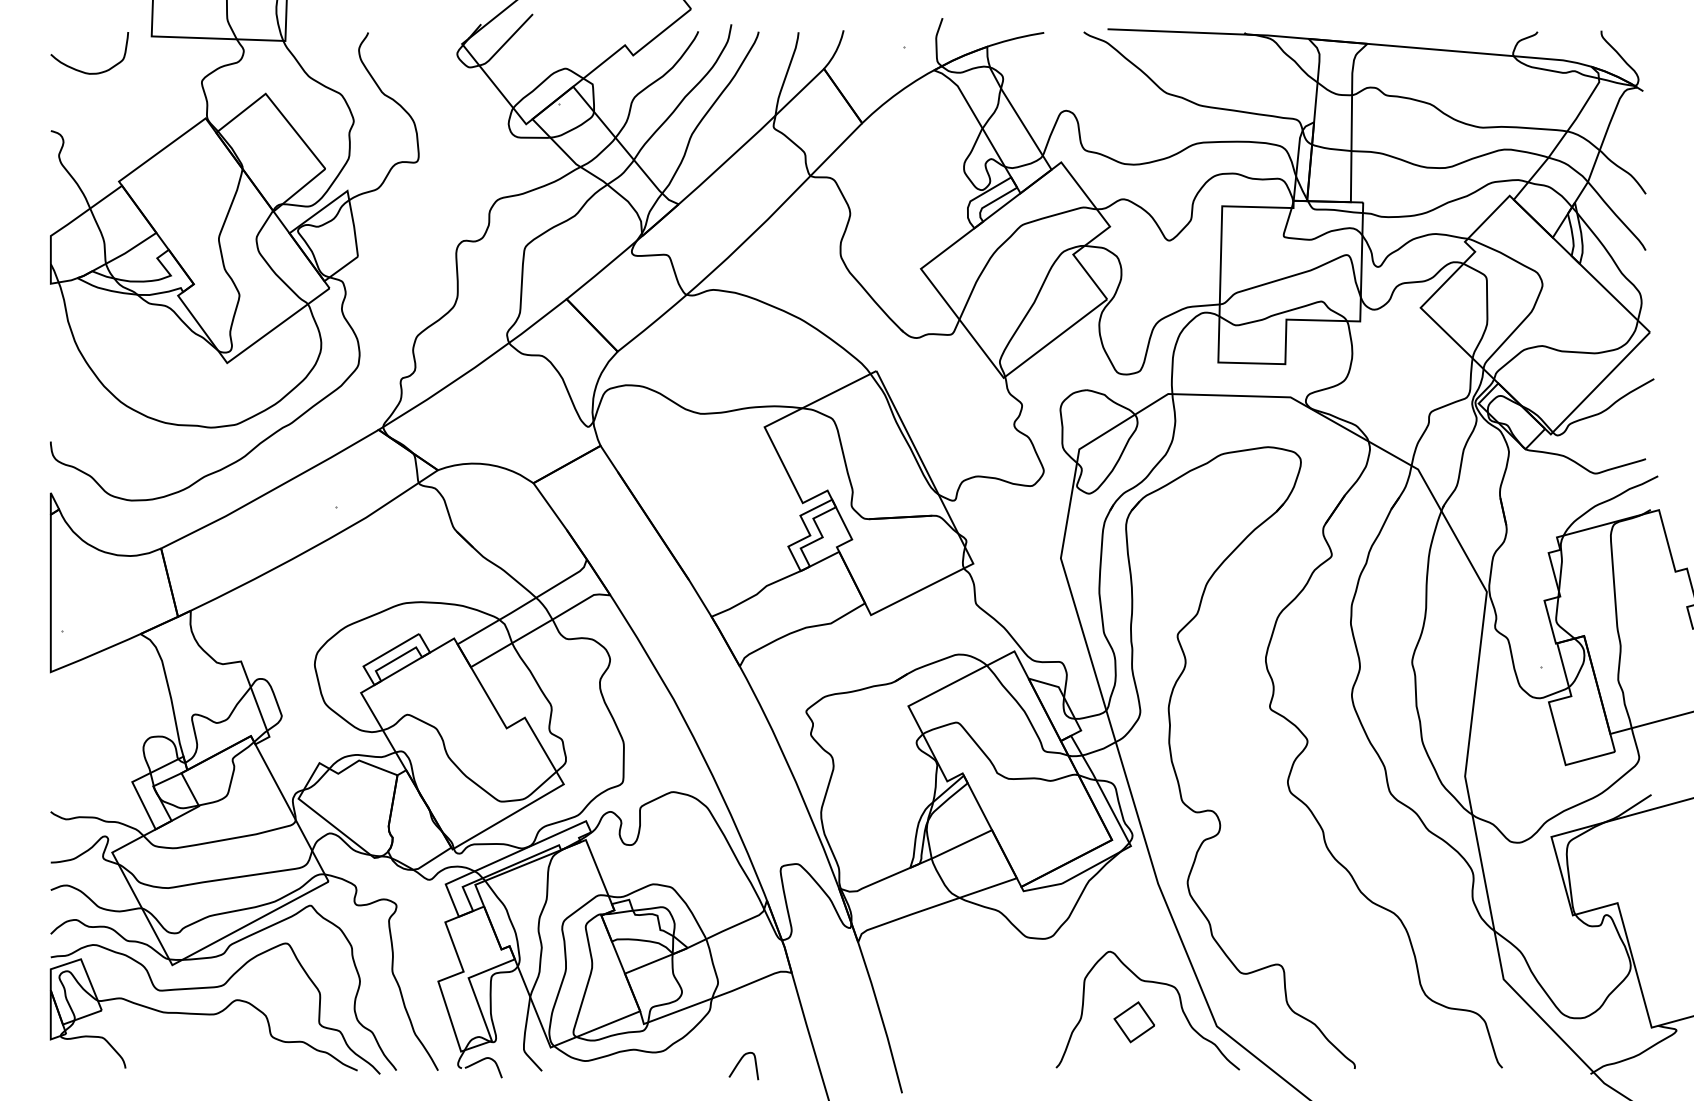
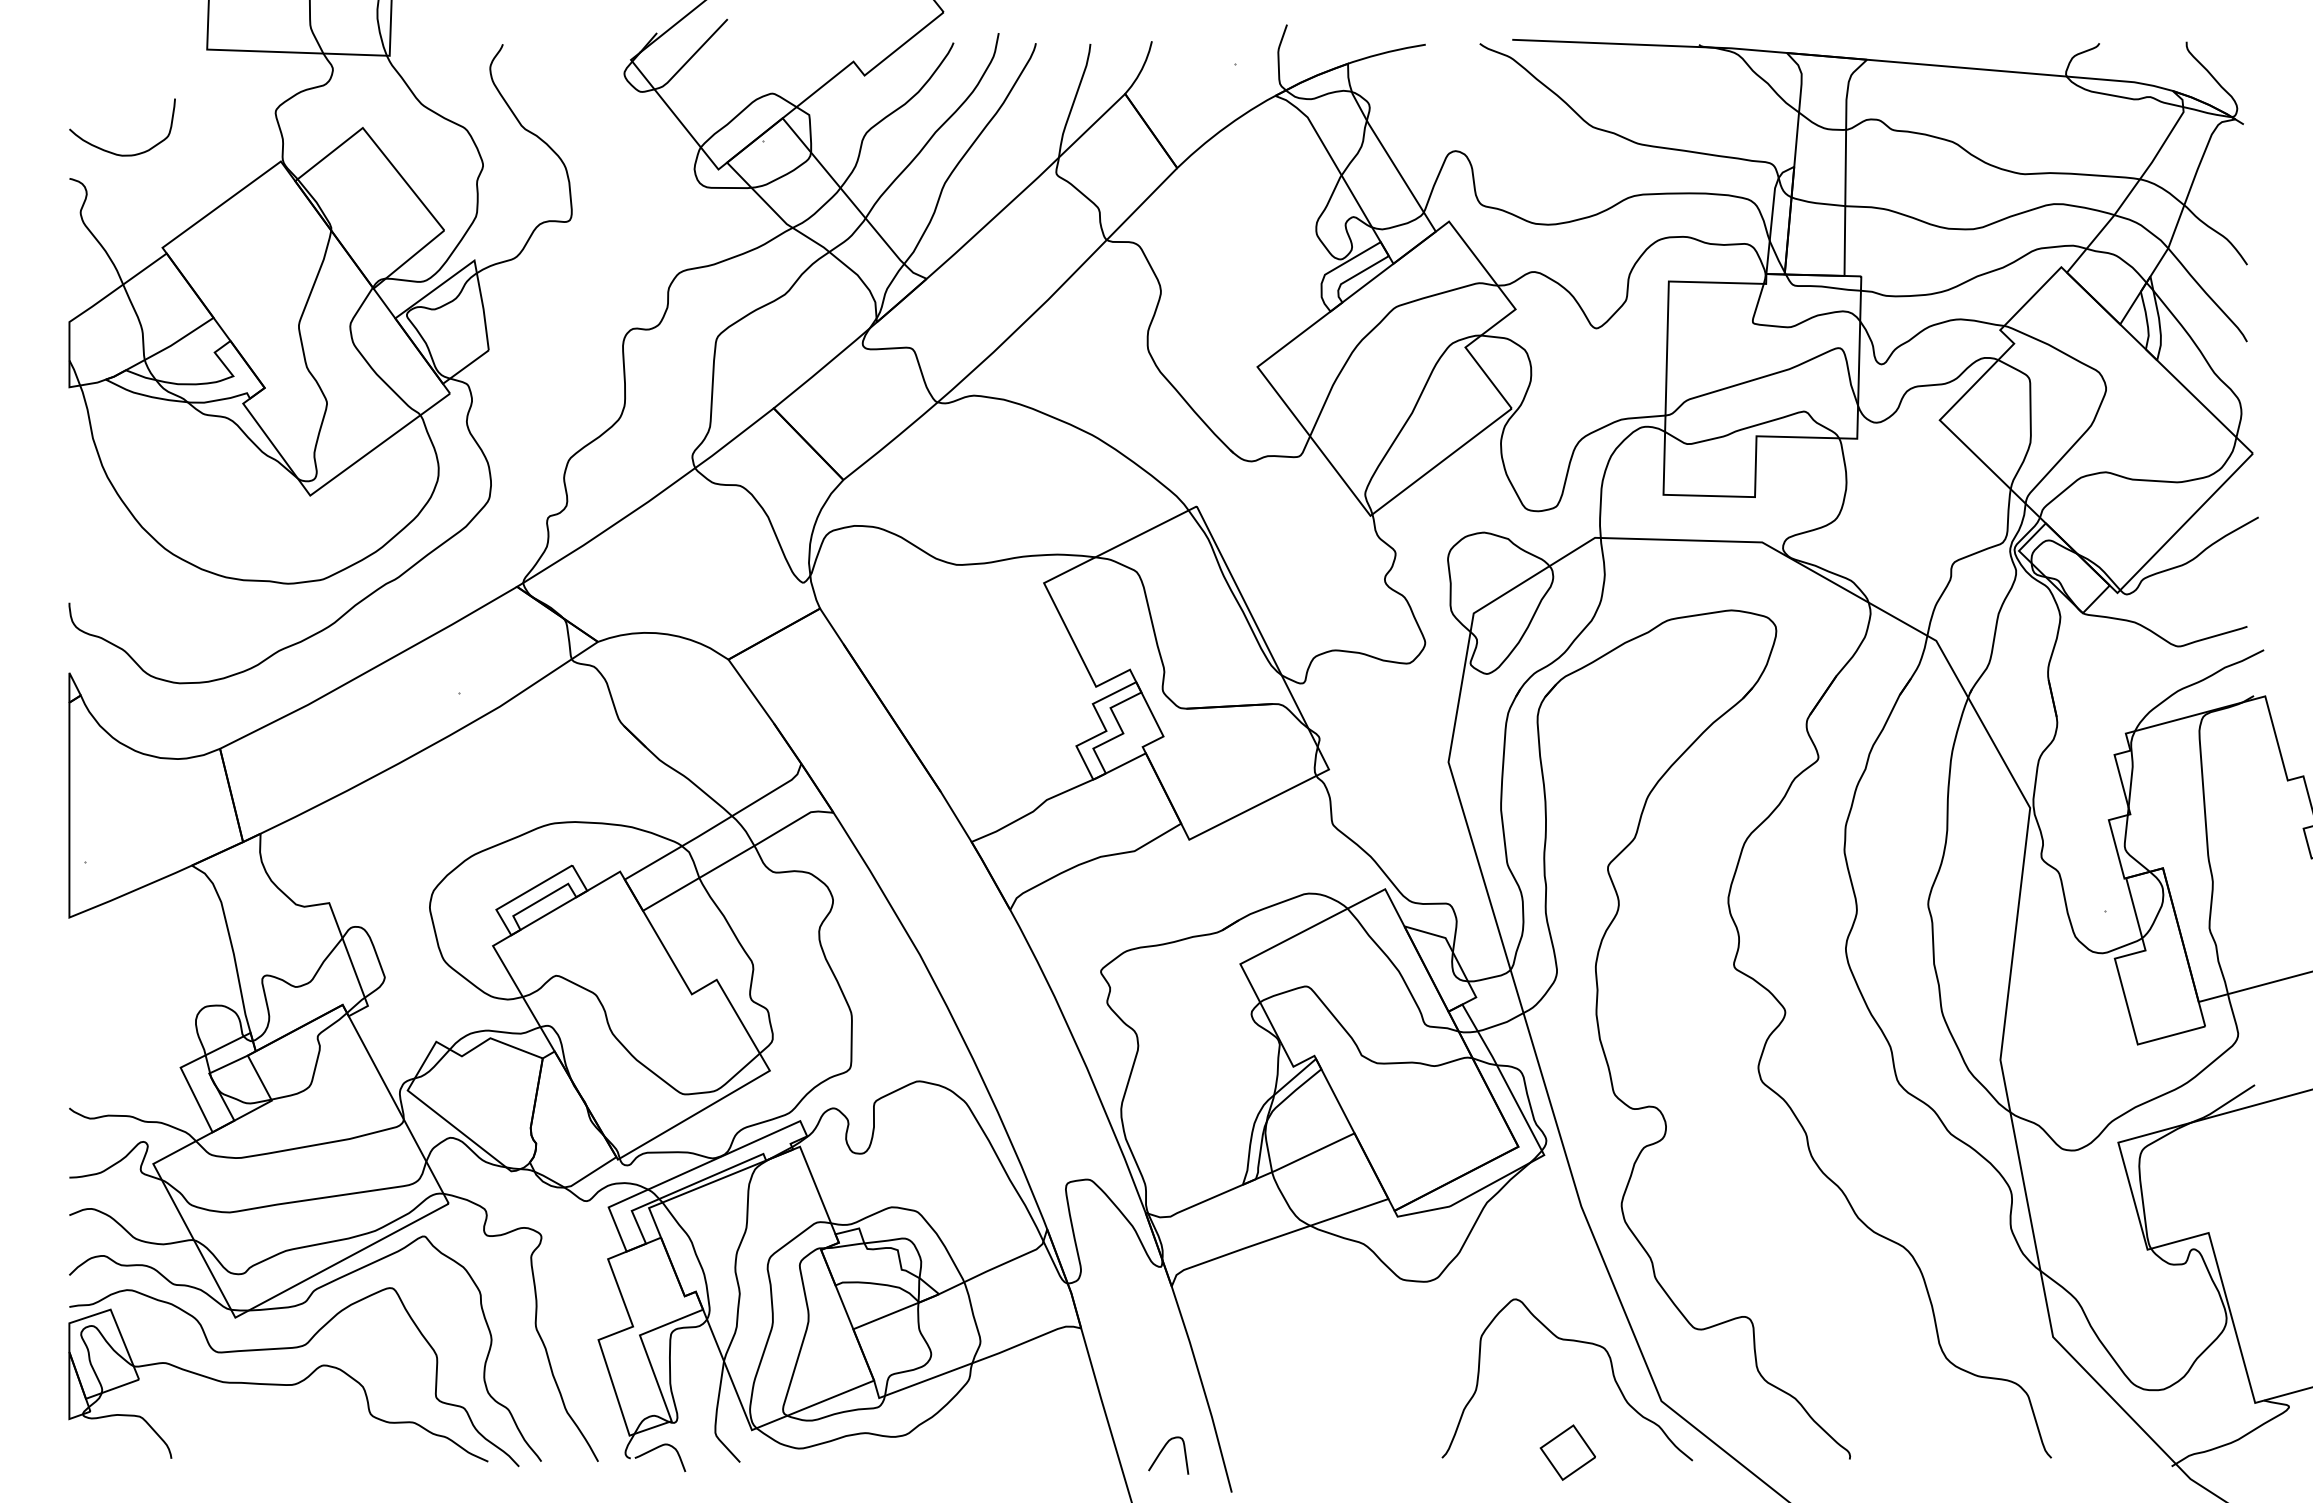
curve: (83, 71) -> (113, 152), moved
part: (1134, 1022) -> (1567, 1452), moved
curve: (739, 1063) -> (1162, 1451), moved

